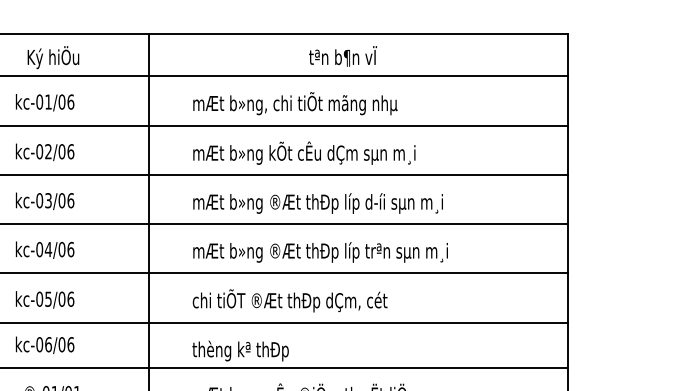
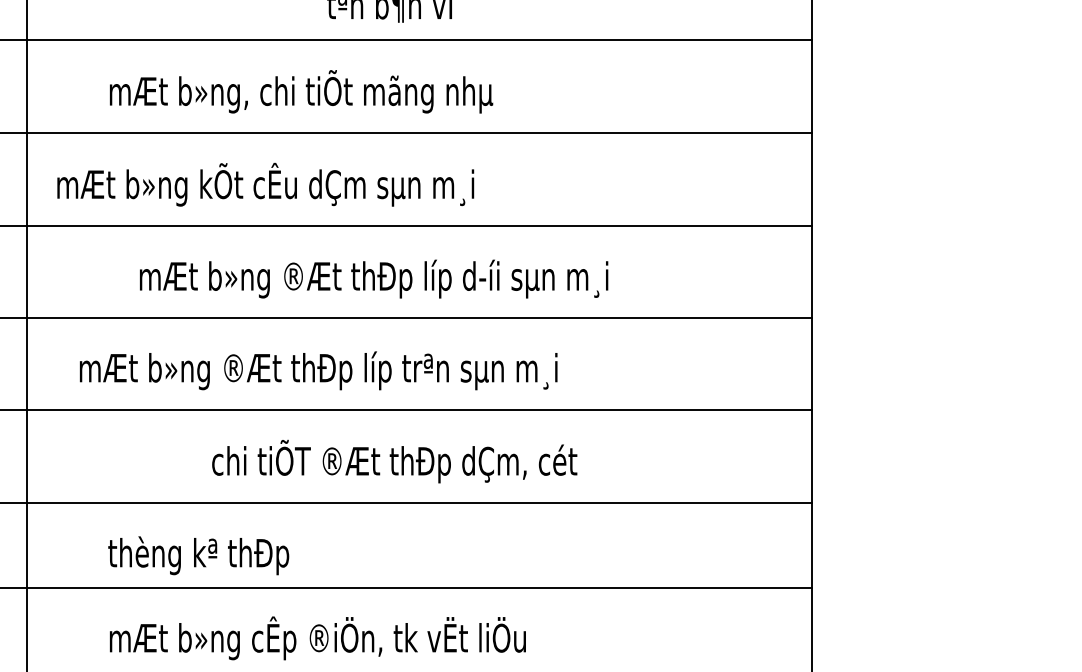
text: (304, 152) -> (265, 183), moved
text: (317, 203) -> (372, 279), moved
text: (320, 252) -> (318, 370), moved
text: (289, 300) -> (393, 460), moved

